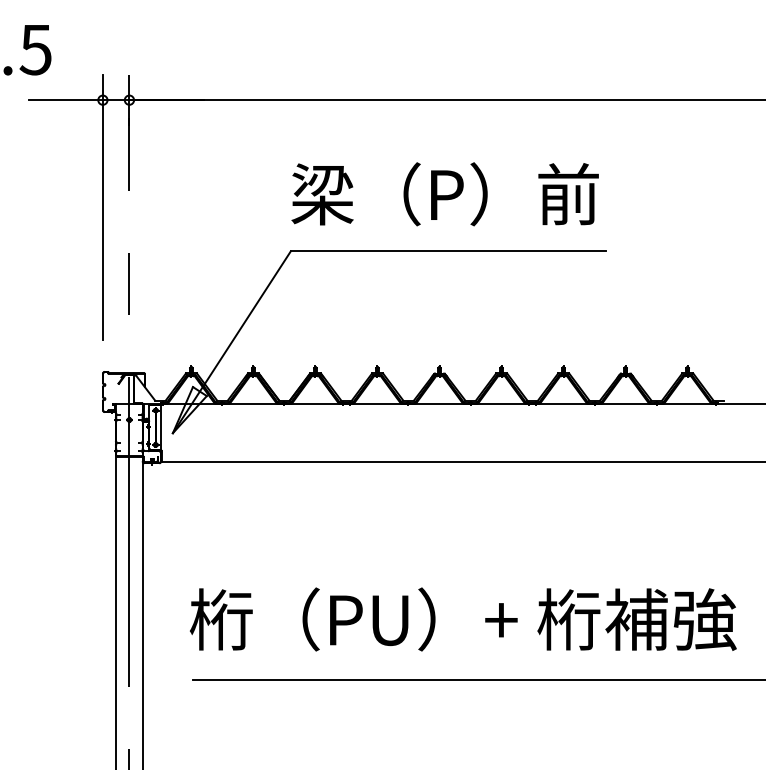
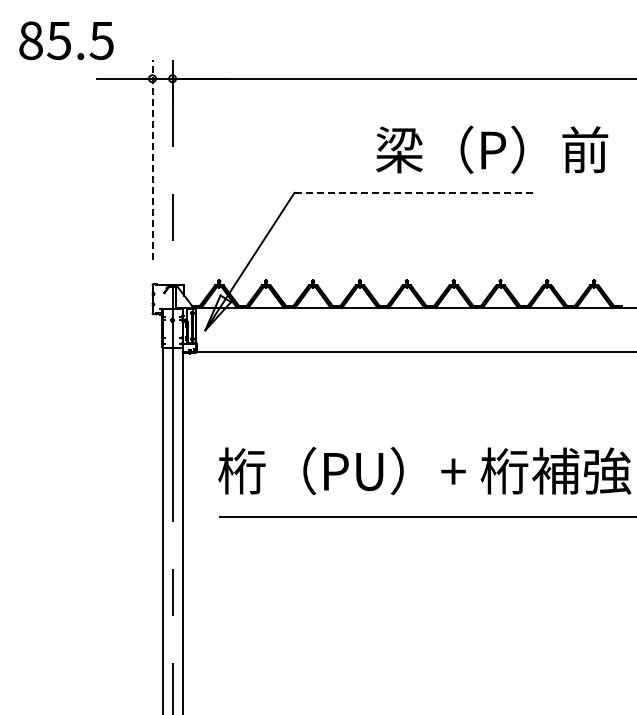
text: (445, 193) -> (492, 149), moved
line: (102, 207) -> (152, 159), solid -> dashed
line: (448, 250) -> (413, 192), solid -> dashed

